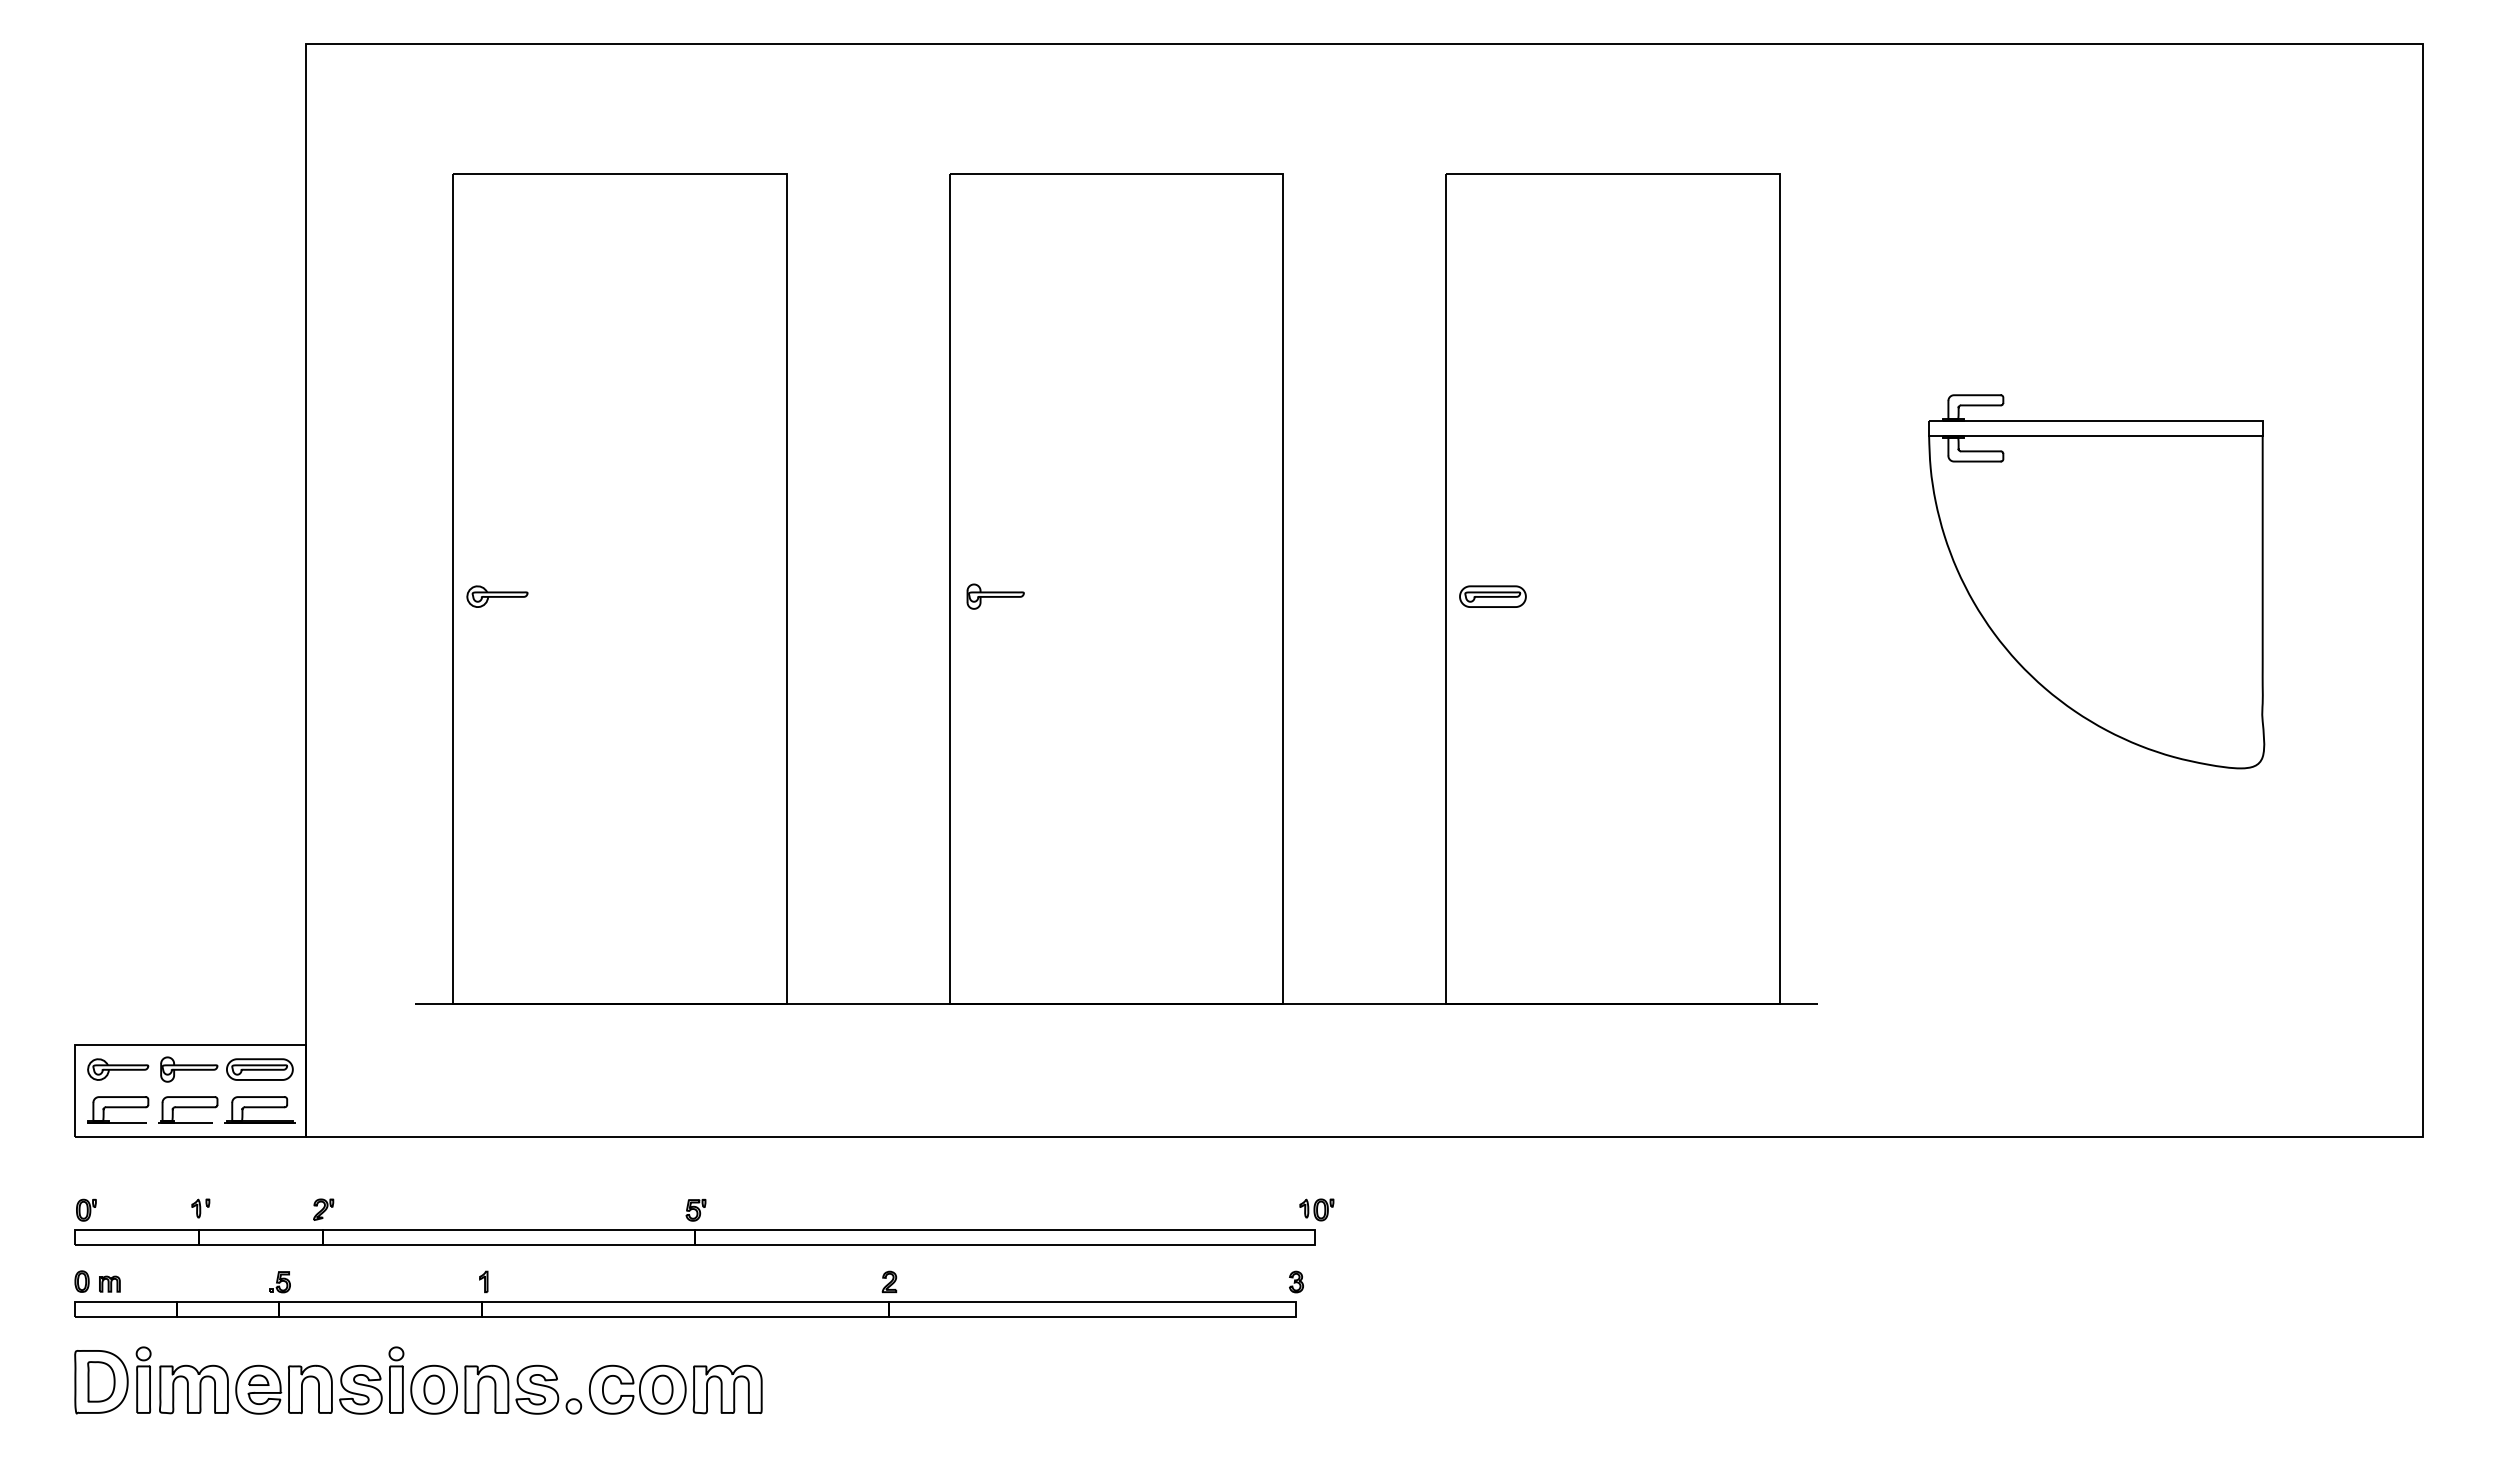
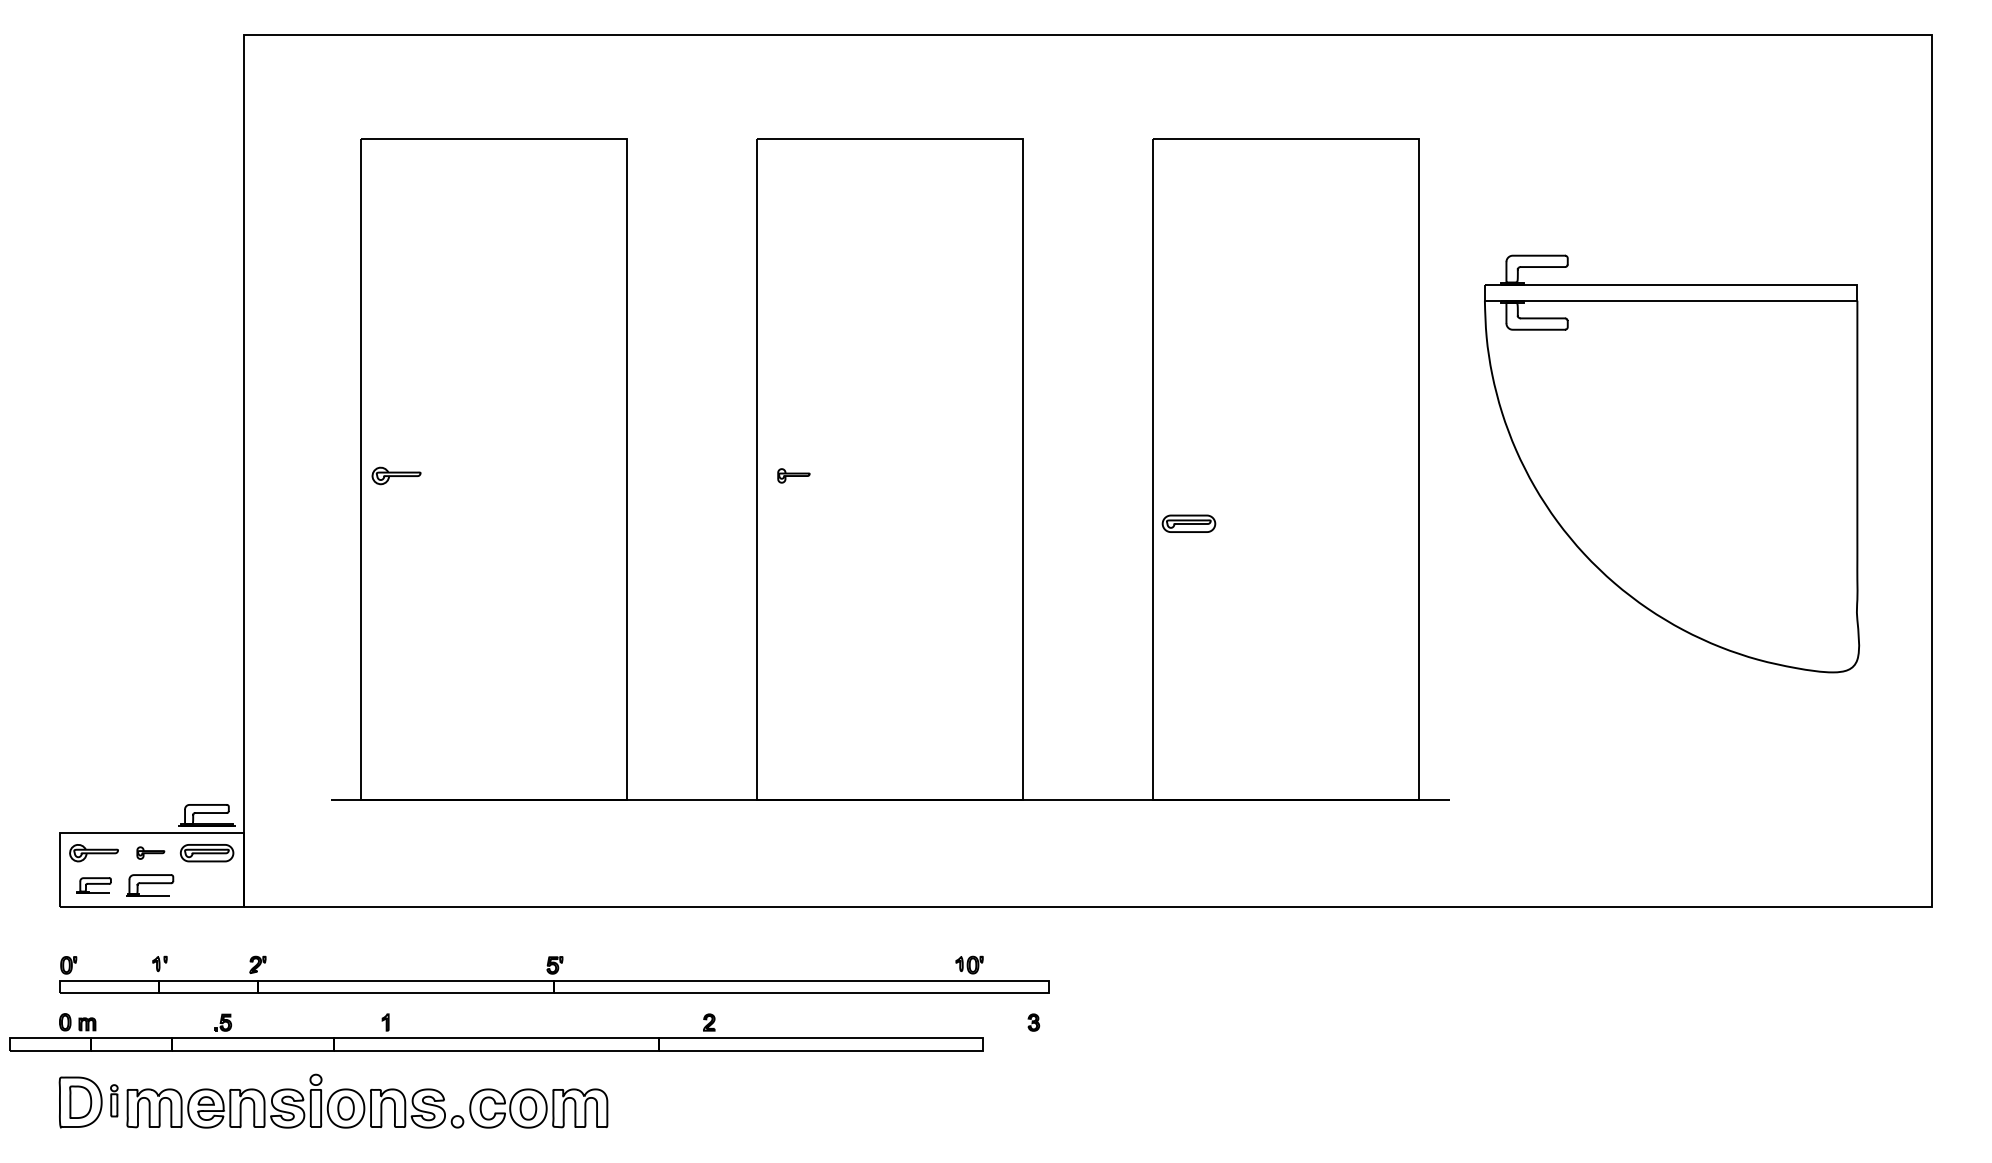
part: (2096, 581) -> (1671, 463), size x1.4
part: (995, 596) -> (793, 475), size x0.7
part: (1492, 596) -> (1188, 523), moved
part: (189, 1069) -> (150, 853), size x0.6
part: (118, 1109) -> (94, 884), size x0.7
part: (259, 1109) -> (206, 814), moved
part: (1316, 1209) -> (969, 964), moved
part: (685, 1309) -> (496, 1044), moved
part: (143, 1379) -> (114, 1100), size x0.6

